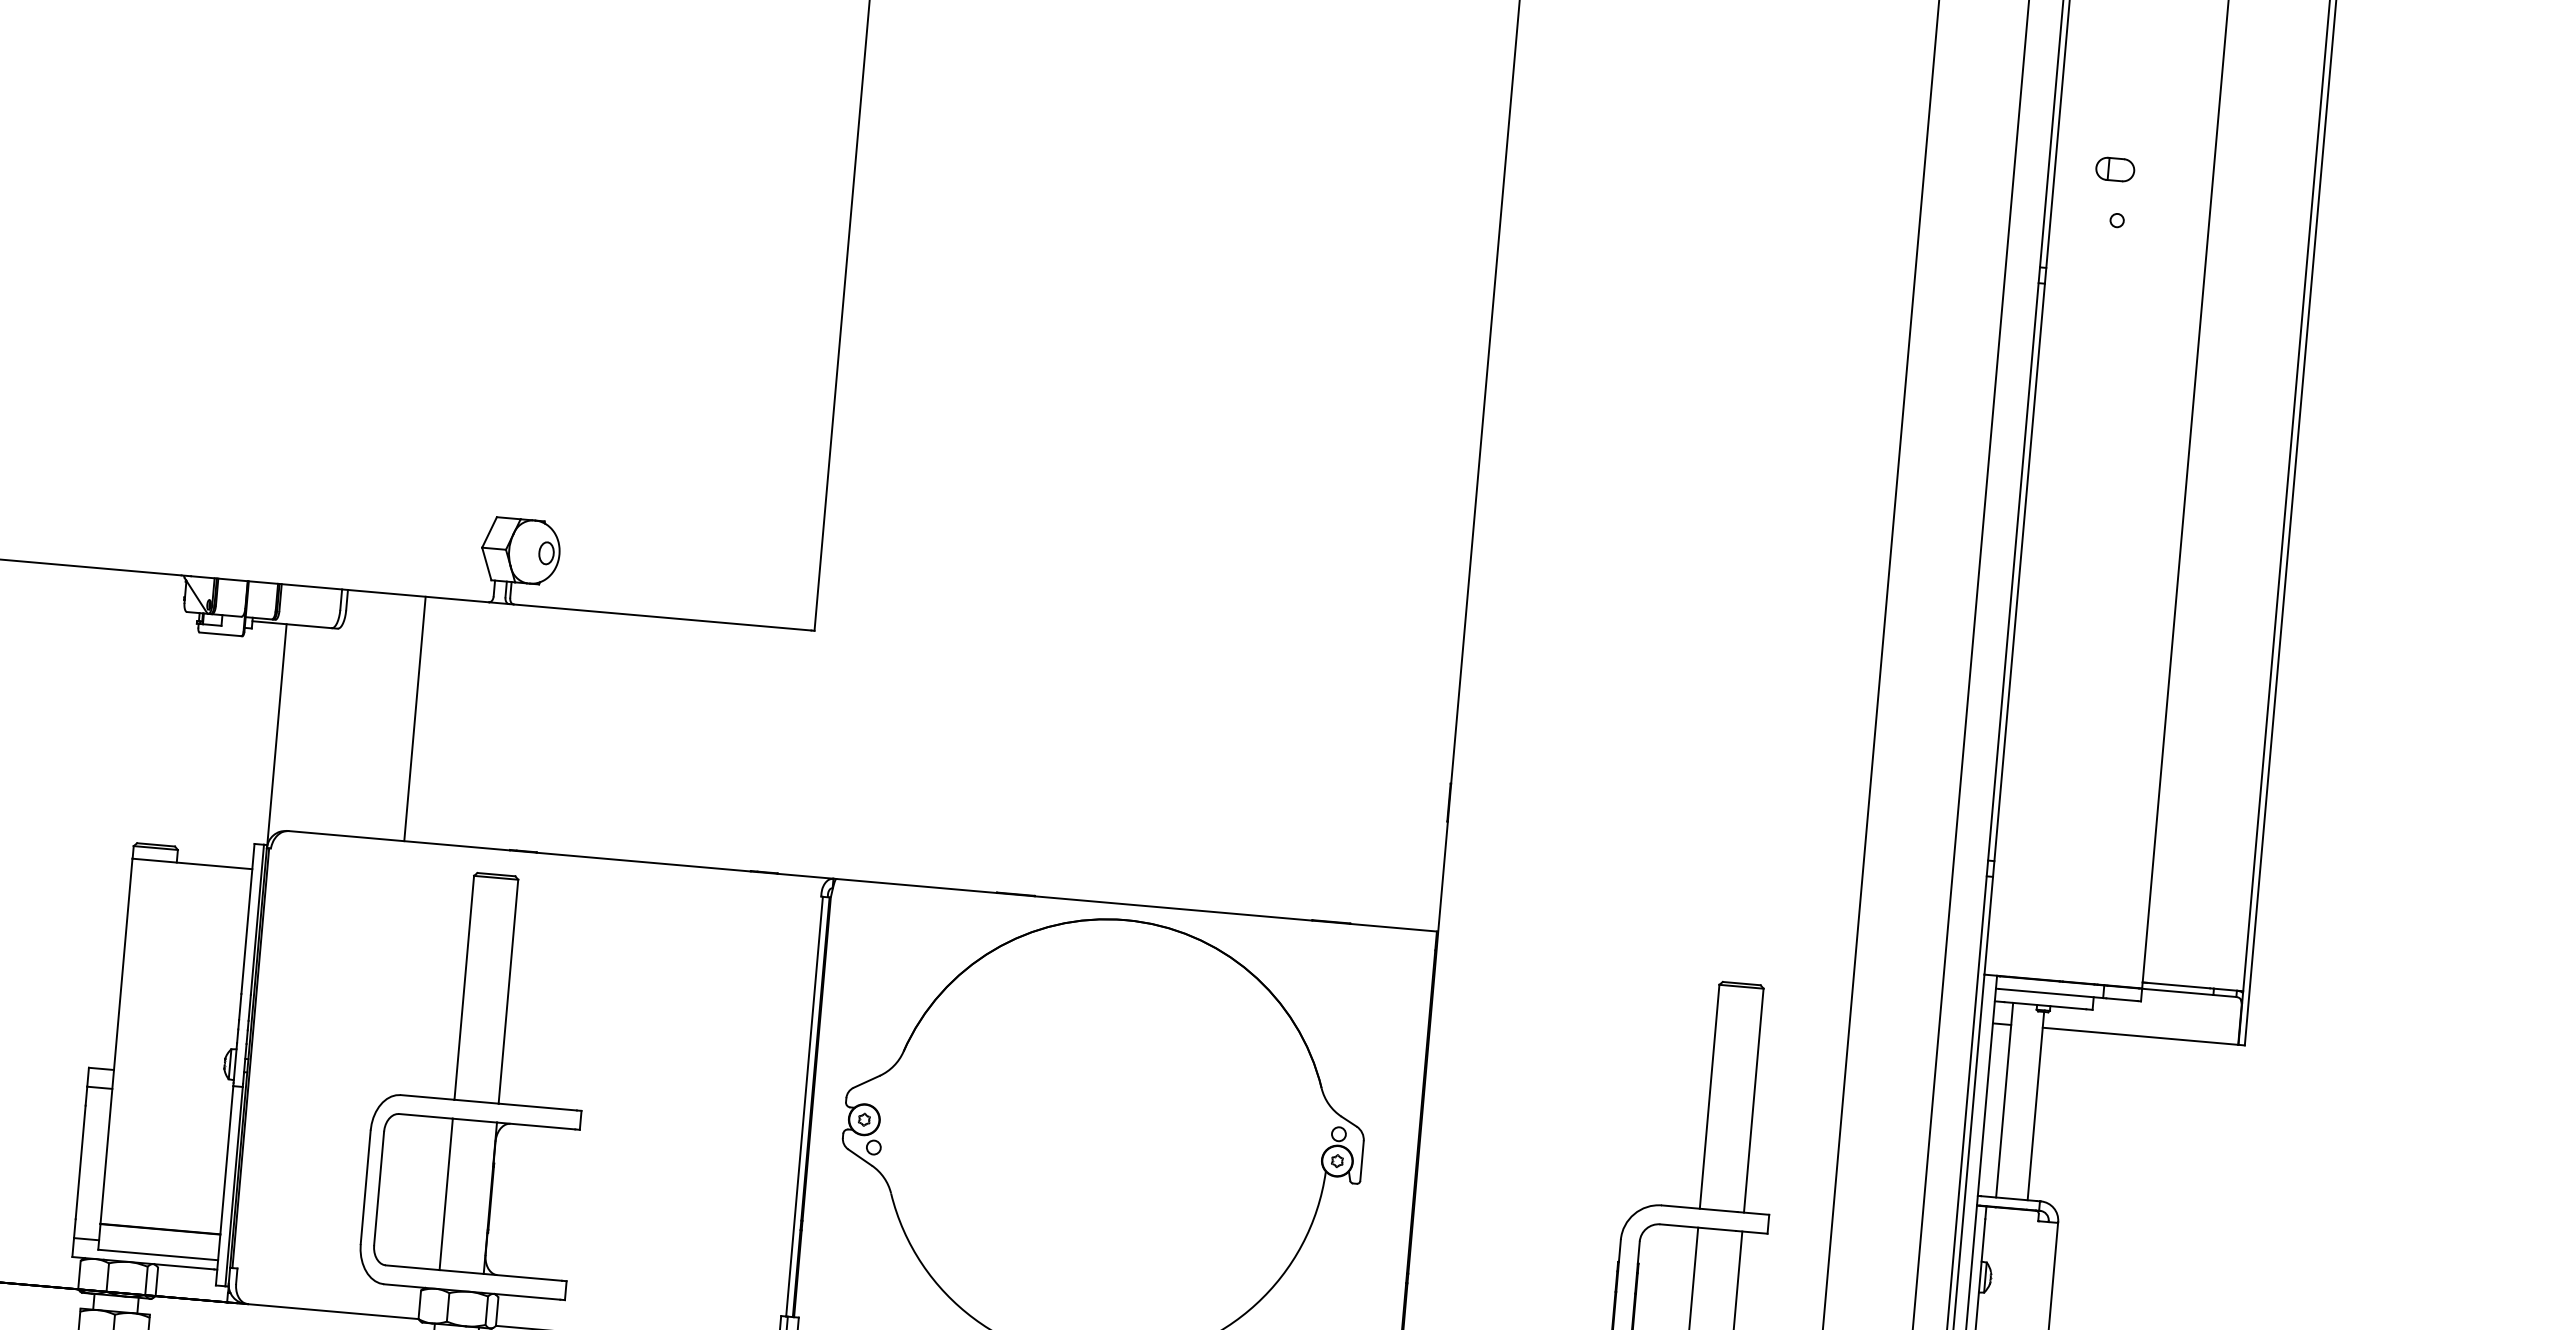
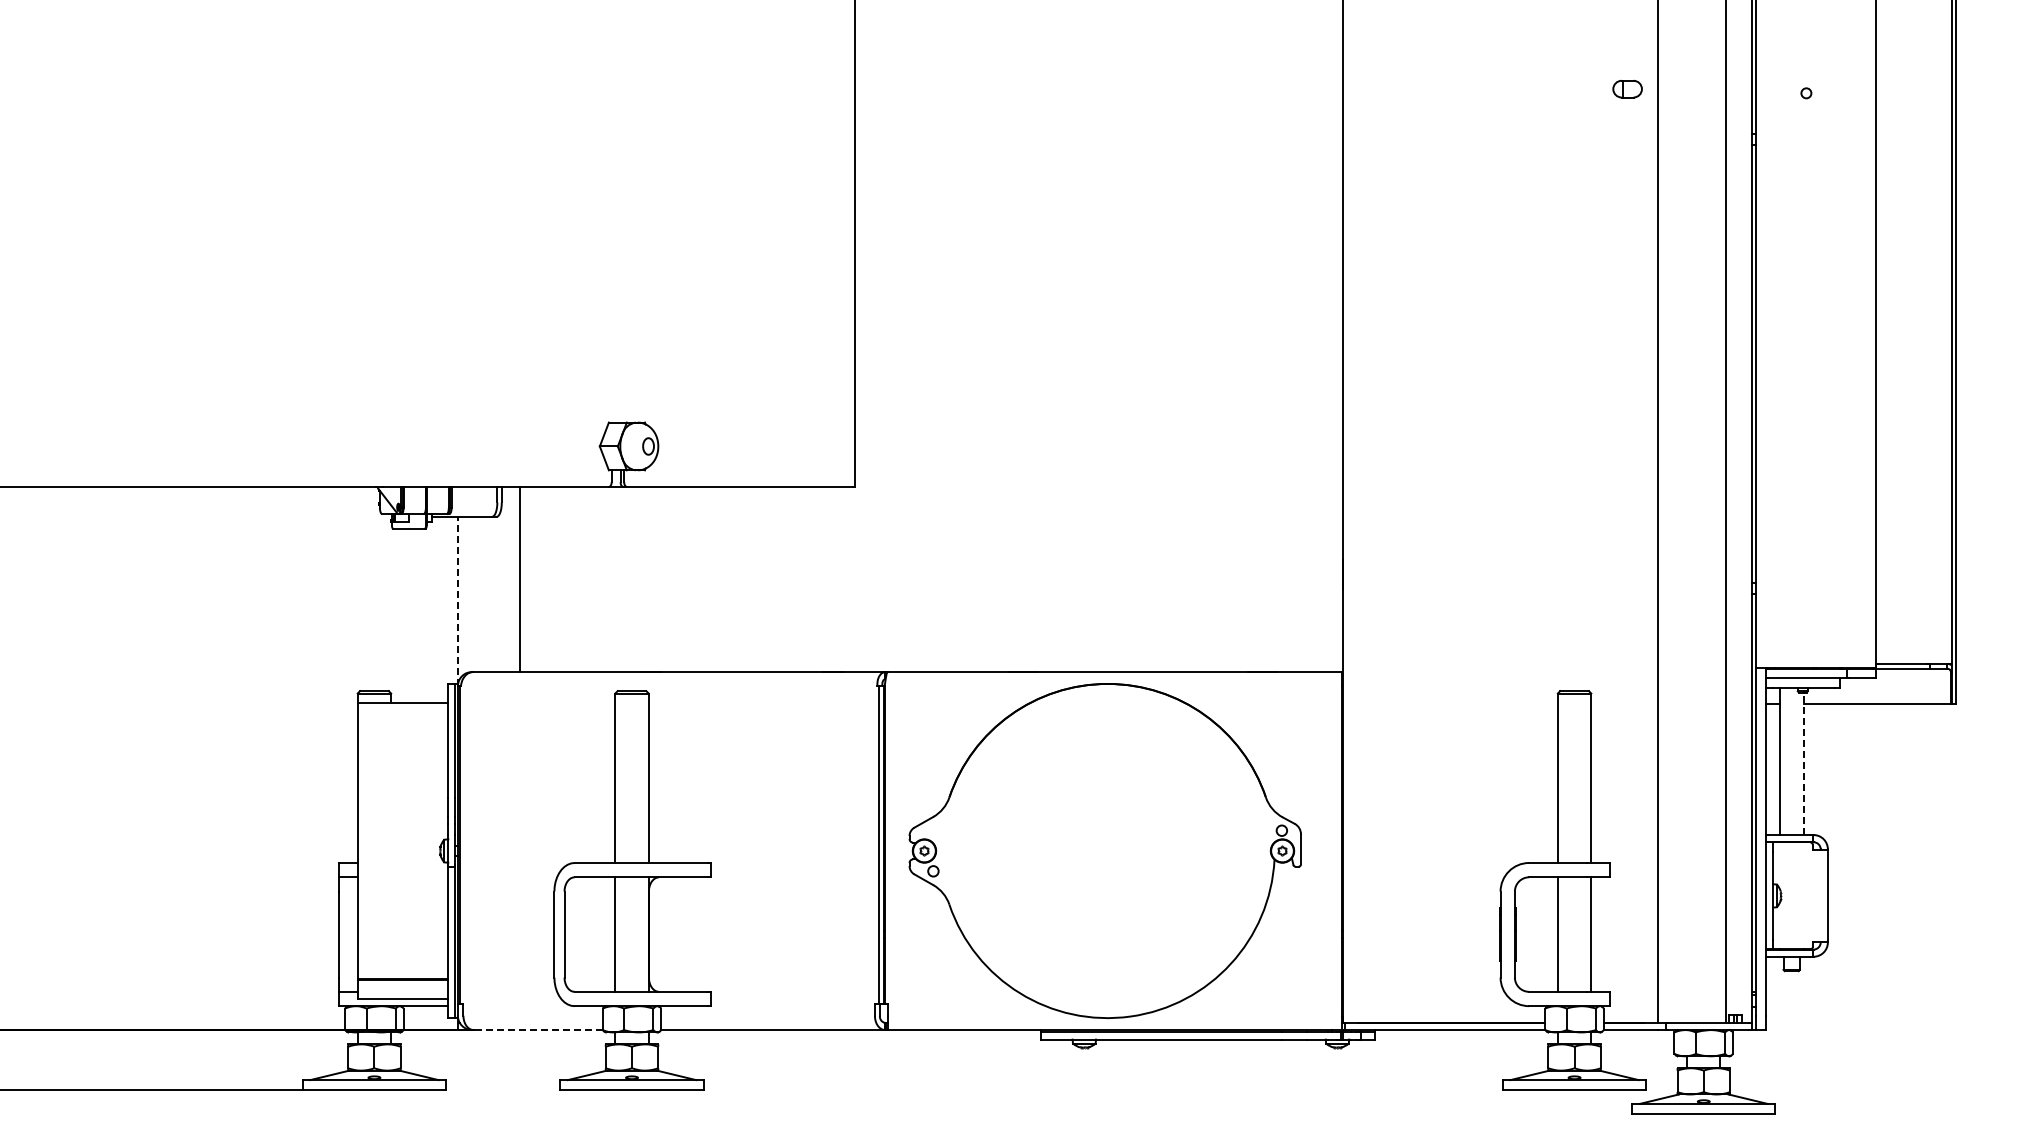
part: (2115, 170) -> (1627, 89), moved
line: (414, 718) -> (519, 579), moved
line: (276, 734) -> (457, 600), solid -> dashed
line: (2035, 1105) -> (1803, 763), solid -> dashed
line: (333, 1312) -> (538, 1030), solid -> dashed

